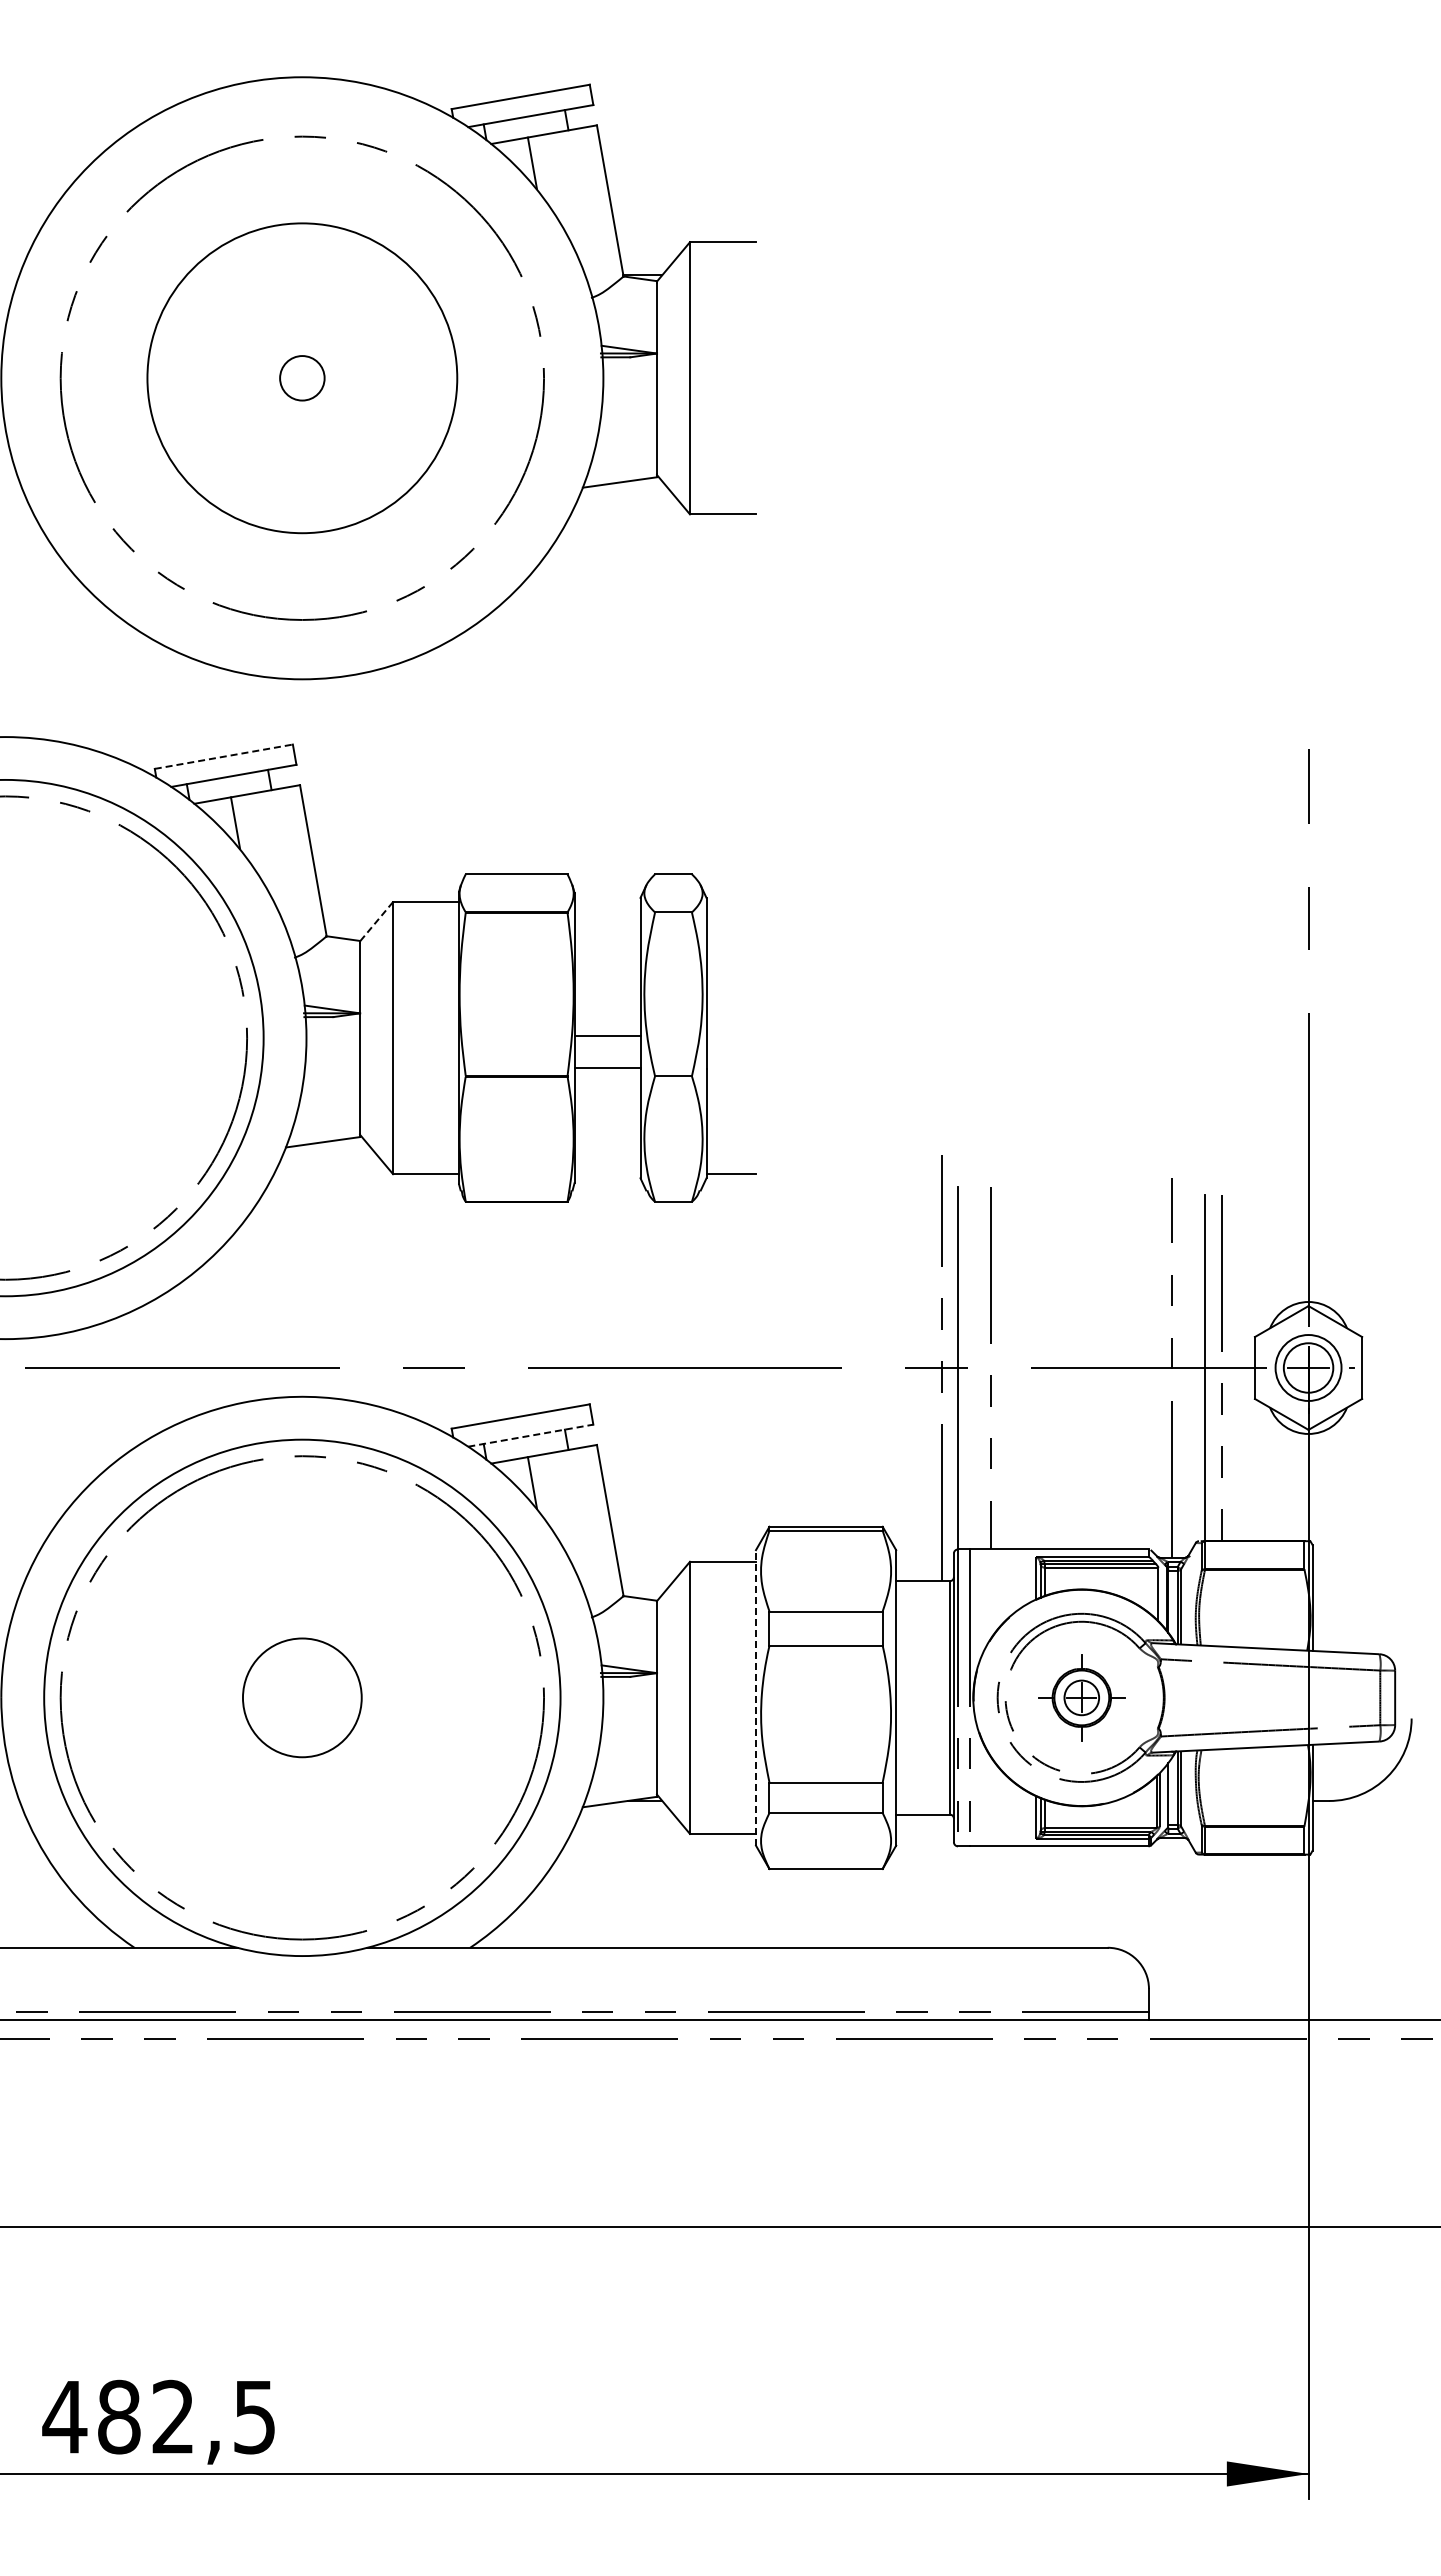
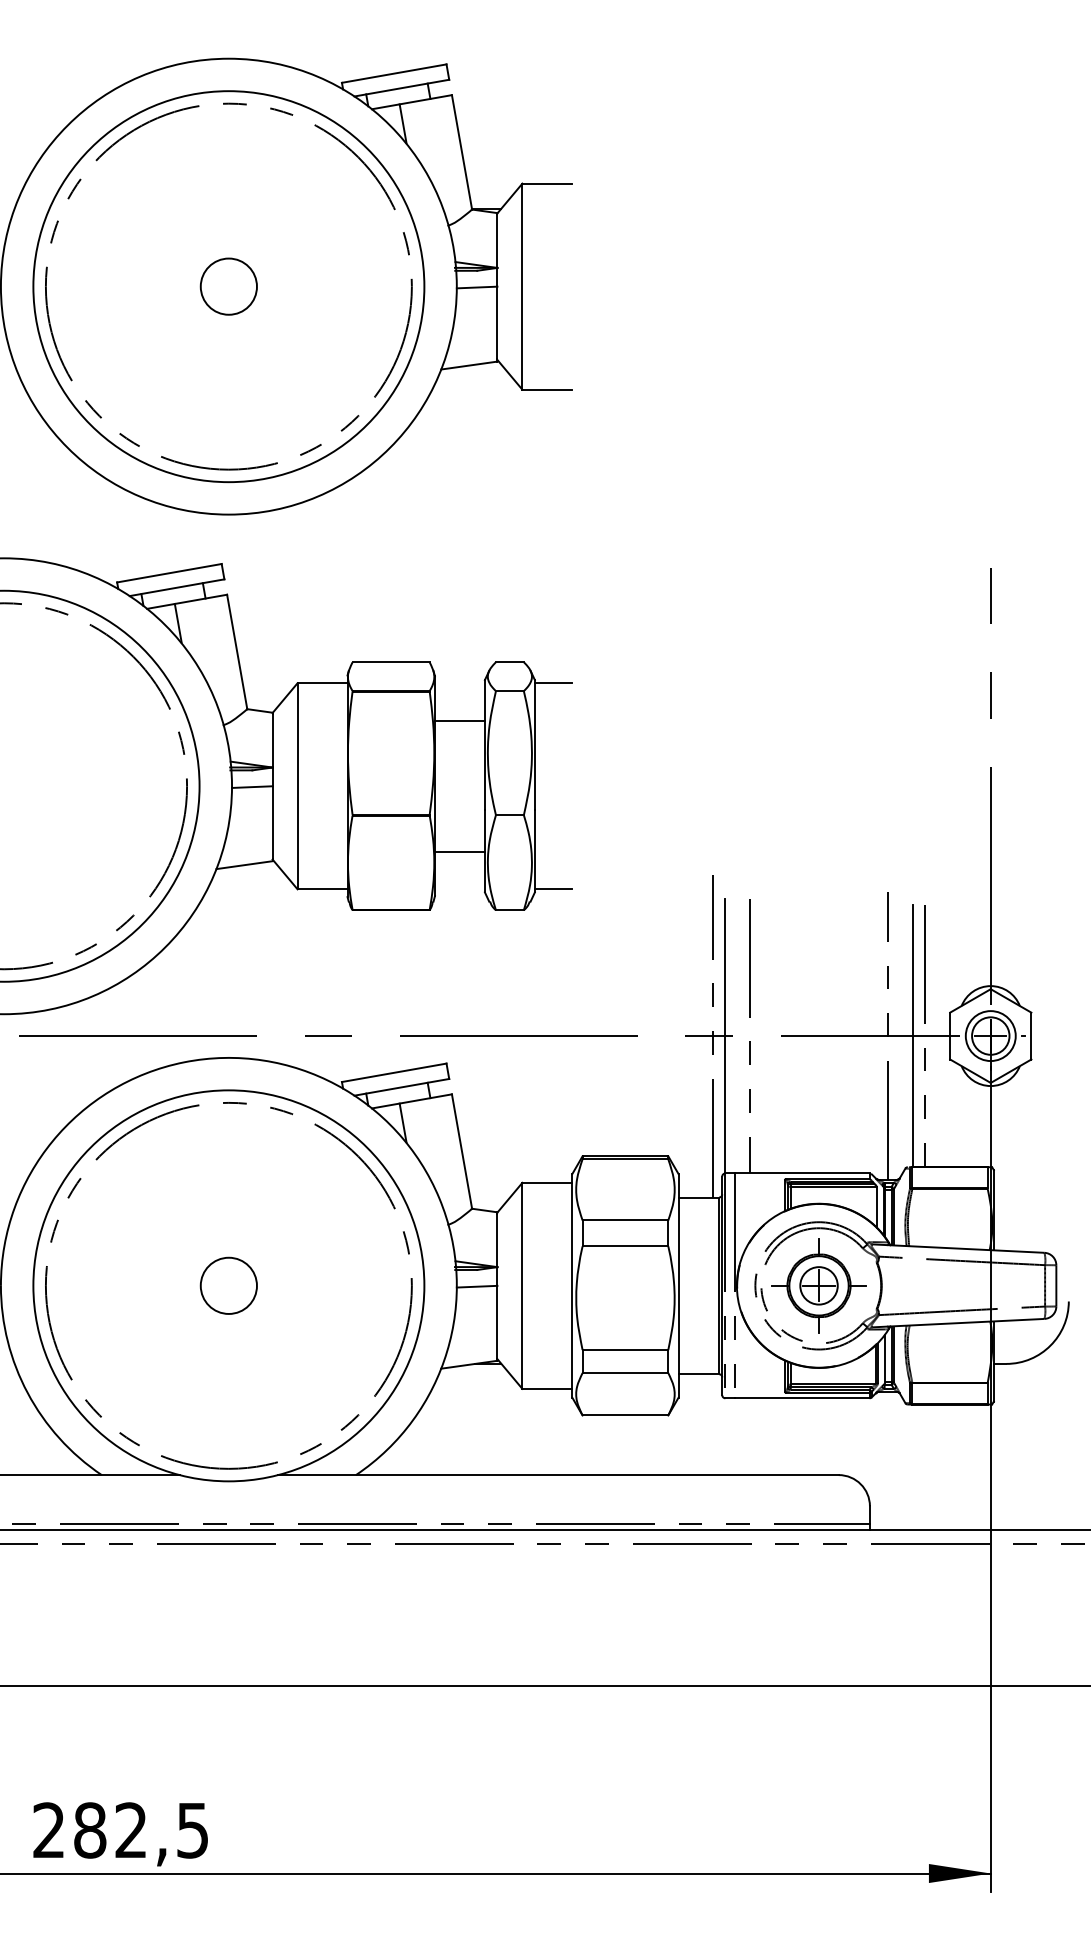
circle: (302, 378) -> (228, 286), size x1.67
circle: (302, 378) -> (228, 286), size x1.67
line: (630, 379) -> (477, 287), added
line: (224, 756) -> (169, 573), dashed -> solid
line: (730, 902) -> (553, 683), added
line: (376, 921) -> (285, 697), dashed -> solid
line: (607, 1035) -> (459, 720), moved
line: (333, 1039) -> (252, 787), added
line: (607, 1067) -> (459, 851), moved
line: (530, 1435) -> (401, 1087), dashed -> solid
circle: (302, 1697) -> (228, 1285), size x0.62
line: (755, 1697) -> (572, 1285), dashed -> solid
part: (1081, 1697) -> (818, 1285), size x1.43
line: (630, 1698) -> (477, 1286), added
text: (64, 2416) -> (48, 1830), 482,5 -> 282,5

